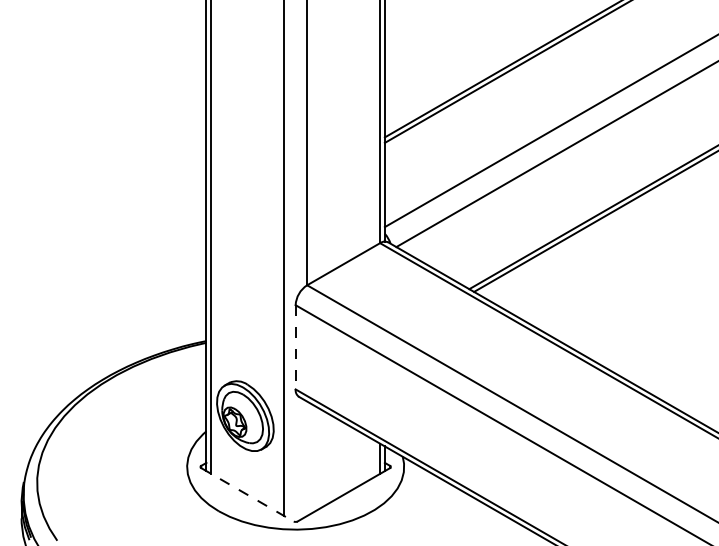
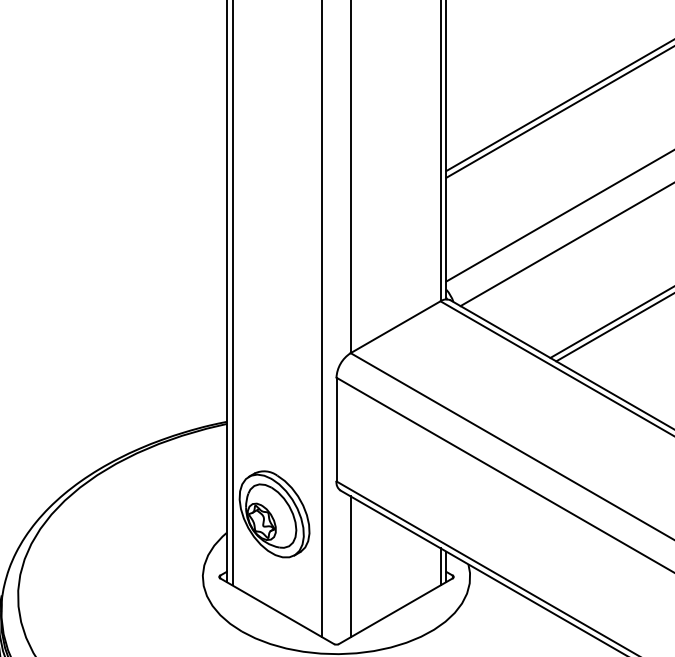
line: (295, 347) -> (336, 429), dashed -> solid
line: (307, 458) -> (351, 566), added
line: (247, 495) -> (277, 612), dashed -> solid

